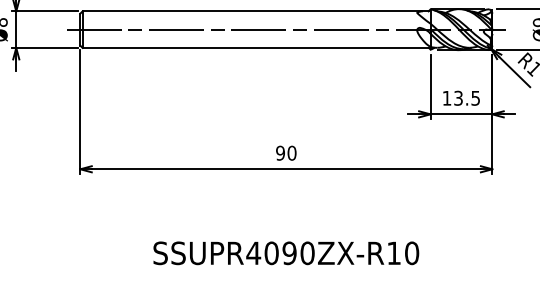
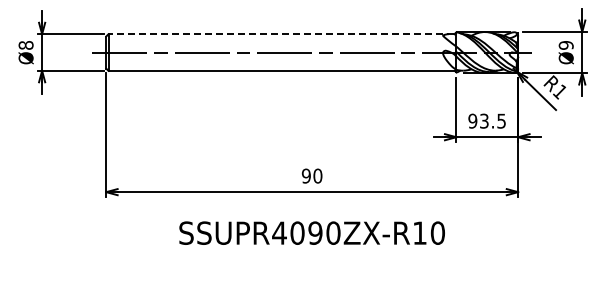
line: (255, 11) -> (281, 34), solid -> dashed
text: (446, 97) -> (472, 120), 13.5 -> 93.5
text: (285, 252) -> (311, 232), moved

